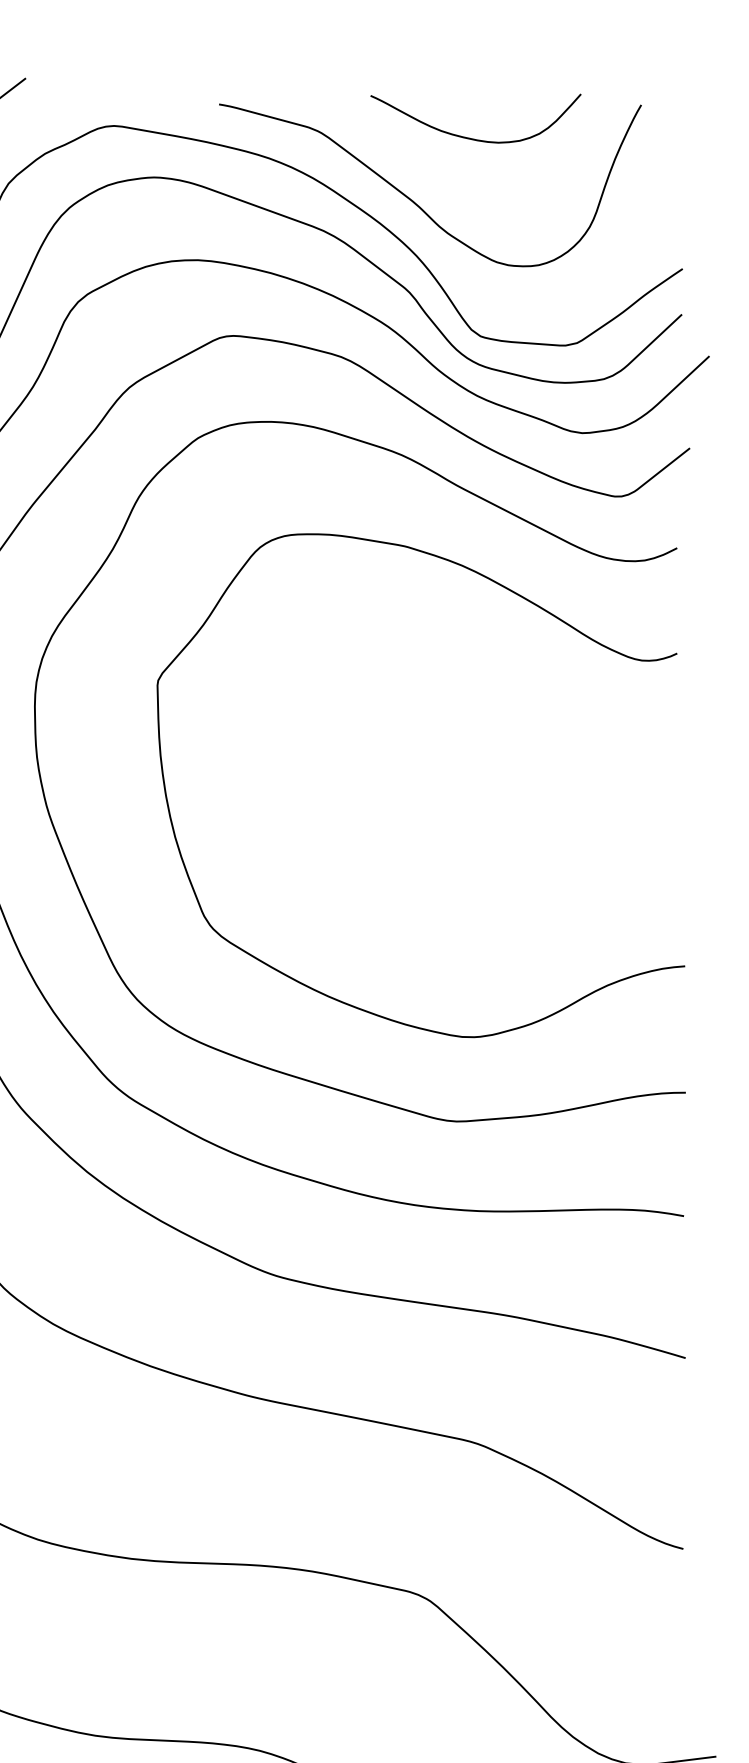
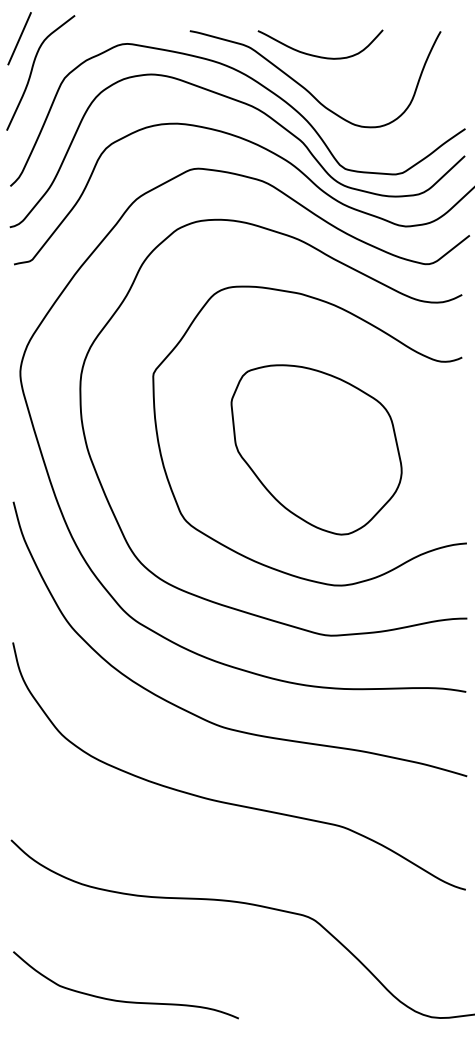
curve: (472, 137) -> (318, 55), moved
part: (432, 808) -> (316, 449), added

